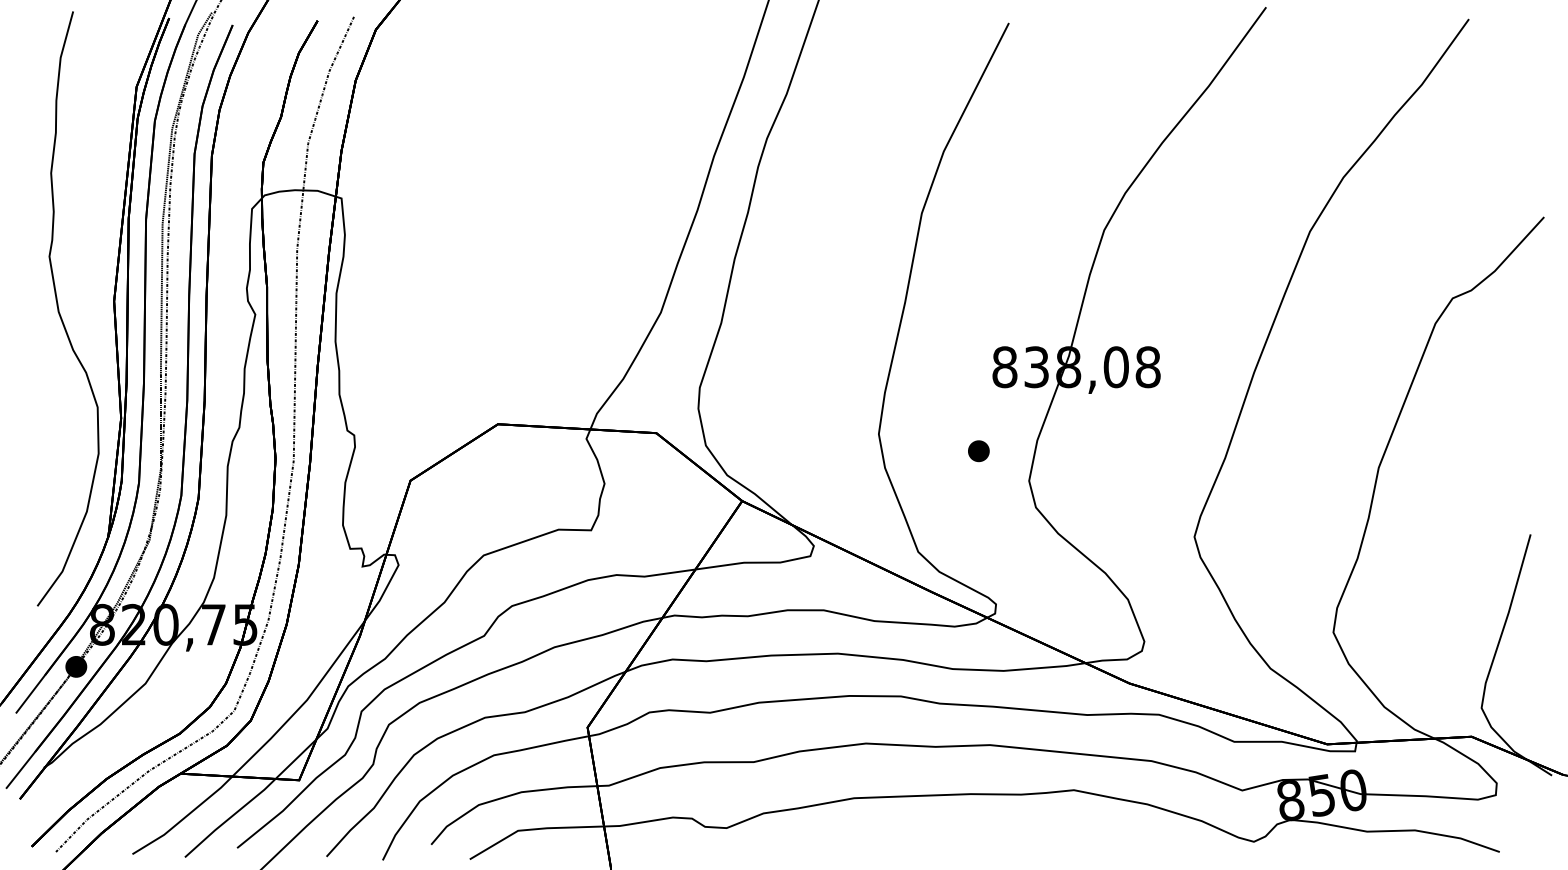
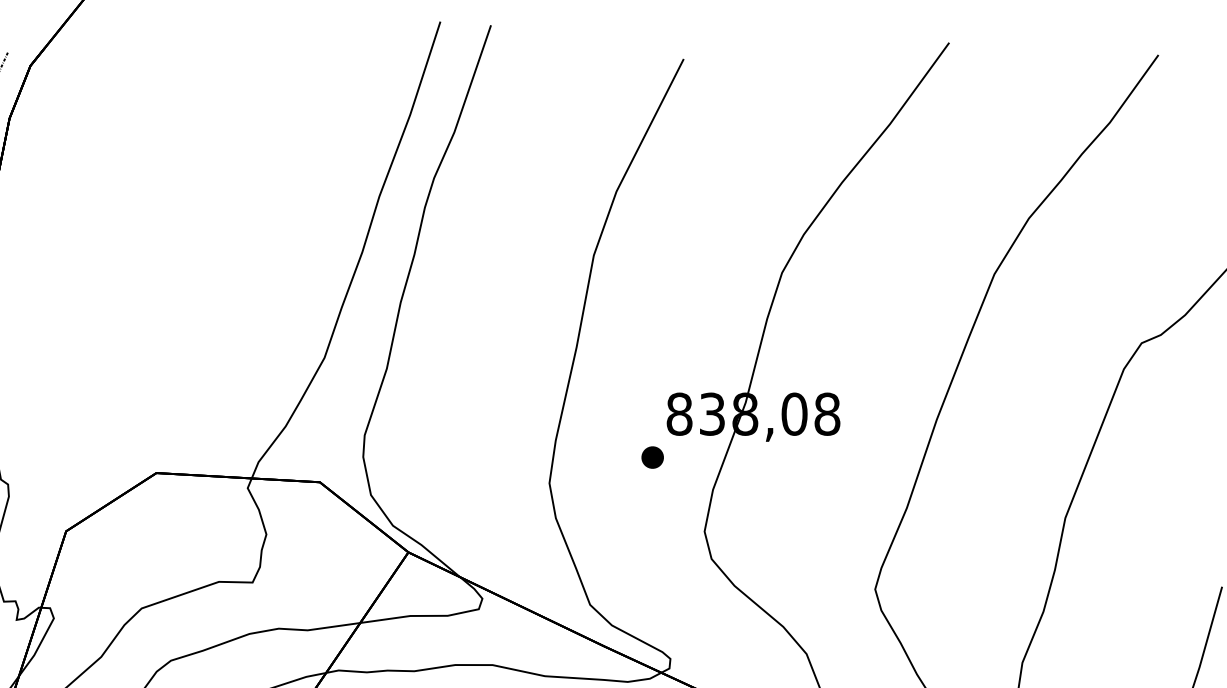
part: (978, 451) -> (652, 457), moved

